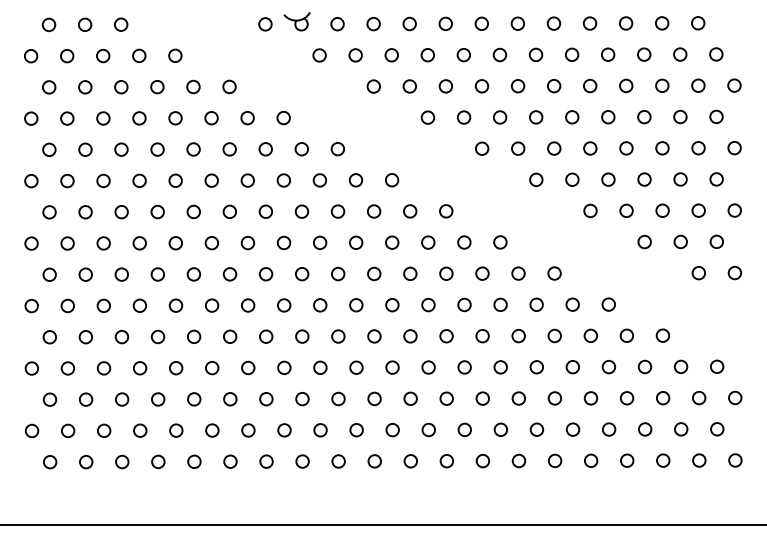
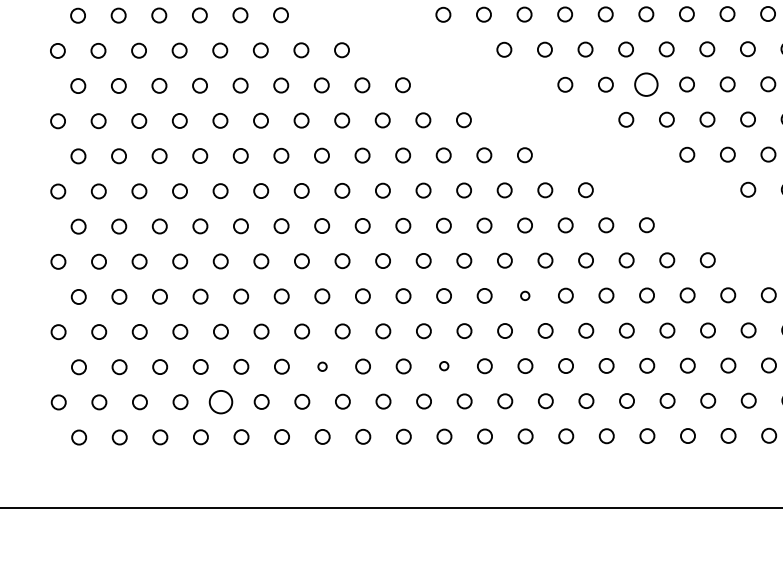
circle: (554, 148) -> (646, 84), size x1.6
circle: (446, 336) -> (525, 296), size x0.6
circle: (374, 398) -> (444, 365), size x0.6
circle: (266, 399) -> (322, 367), size x0.6
circle: (176, 430) -> (221, 401), size x1.6

